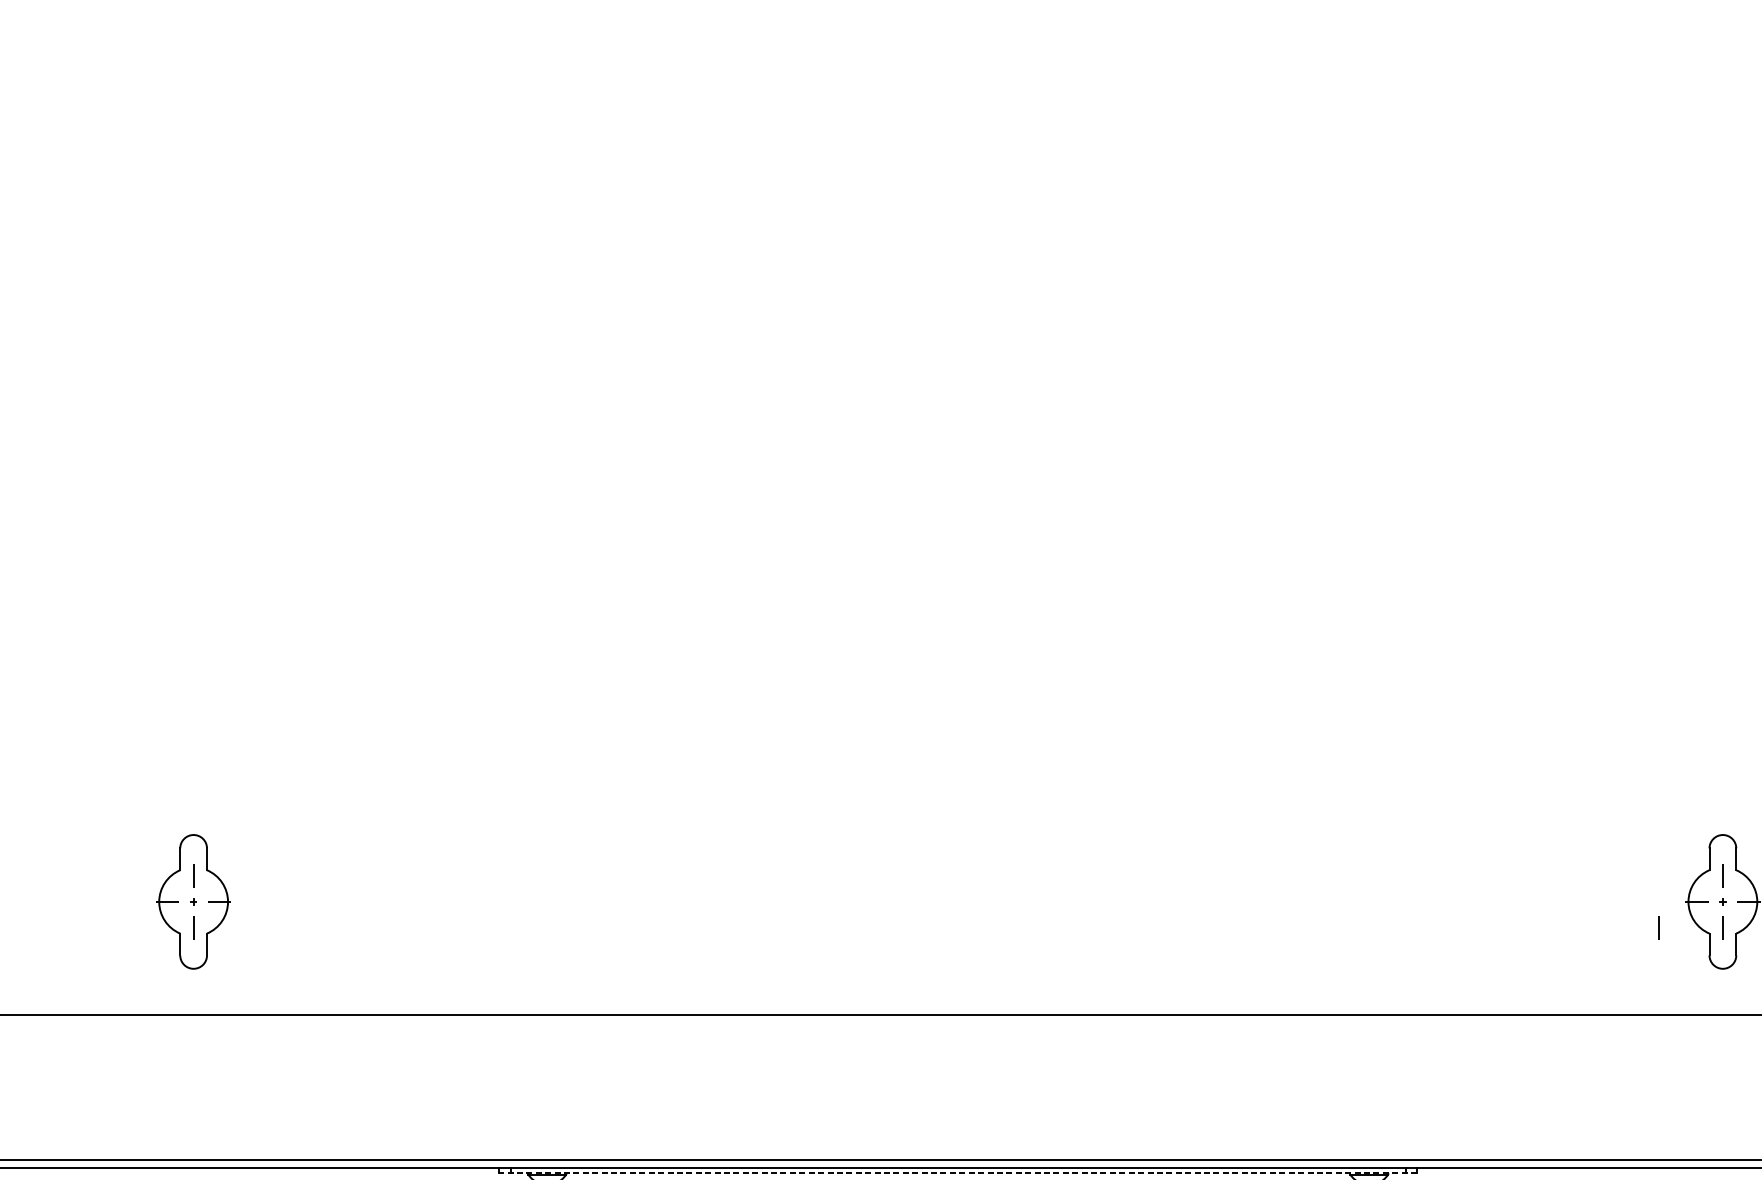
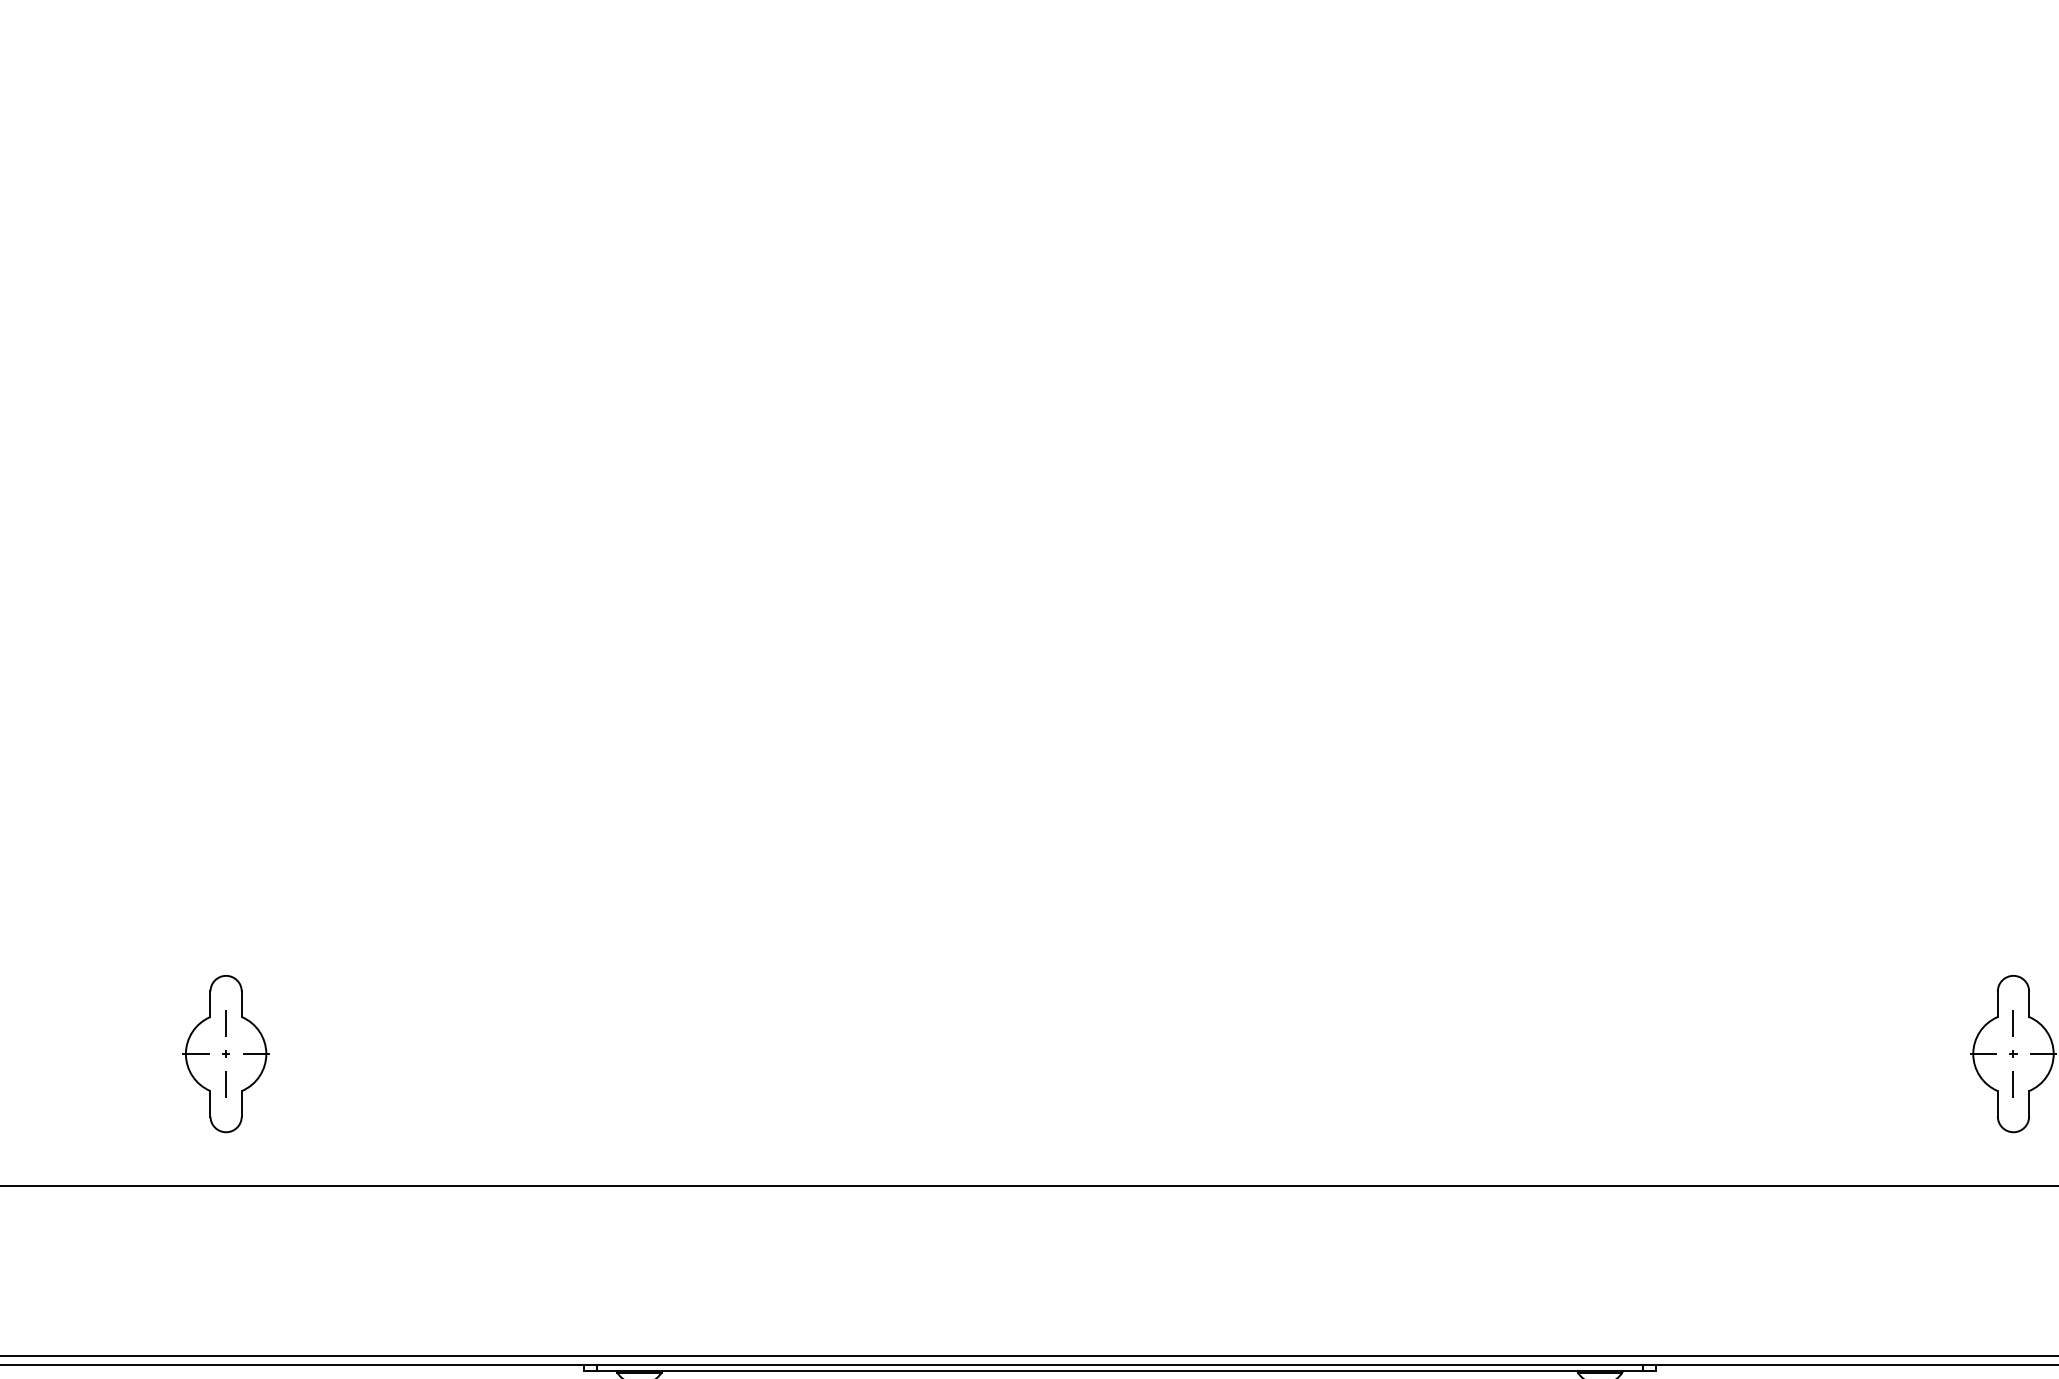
line: (1657, 927) -> (1937, 1084), removed
line: (958, 1173) -> (1119, 1371), dashed -> solid

